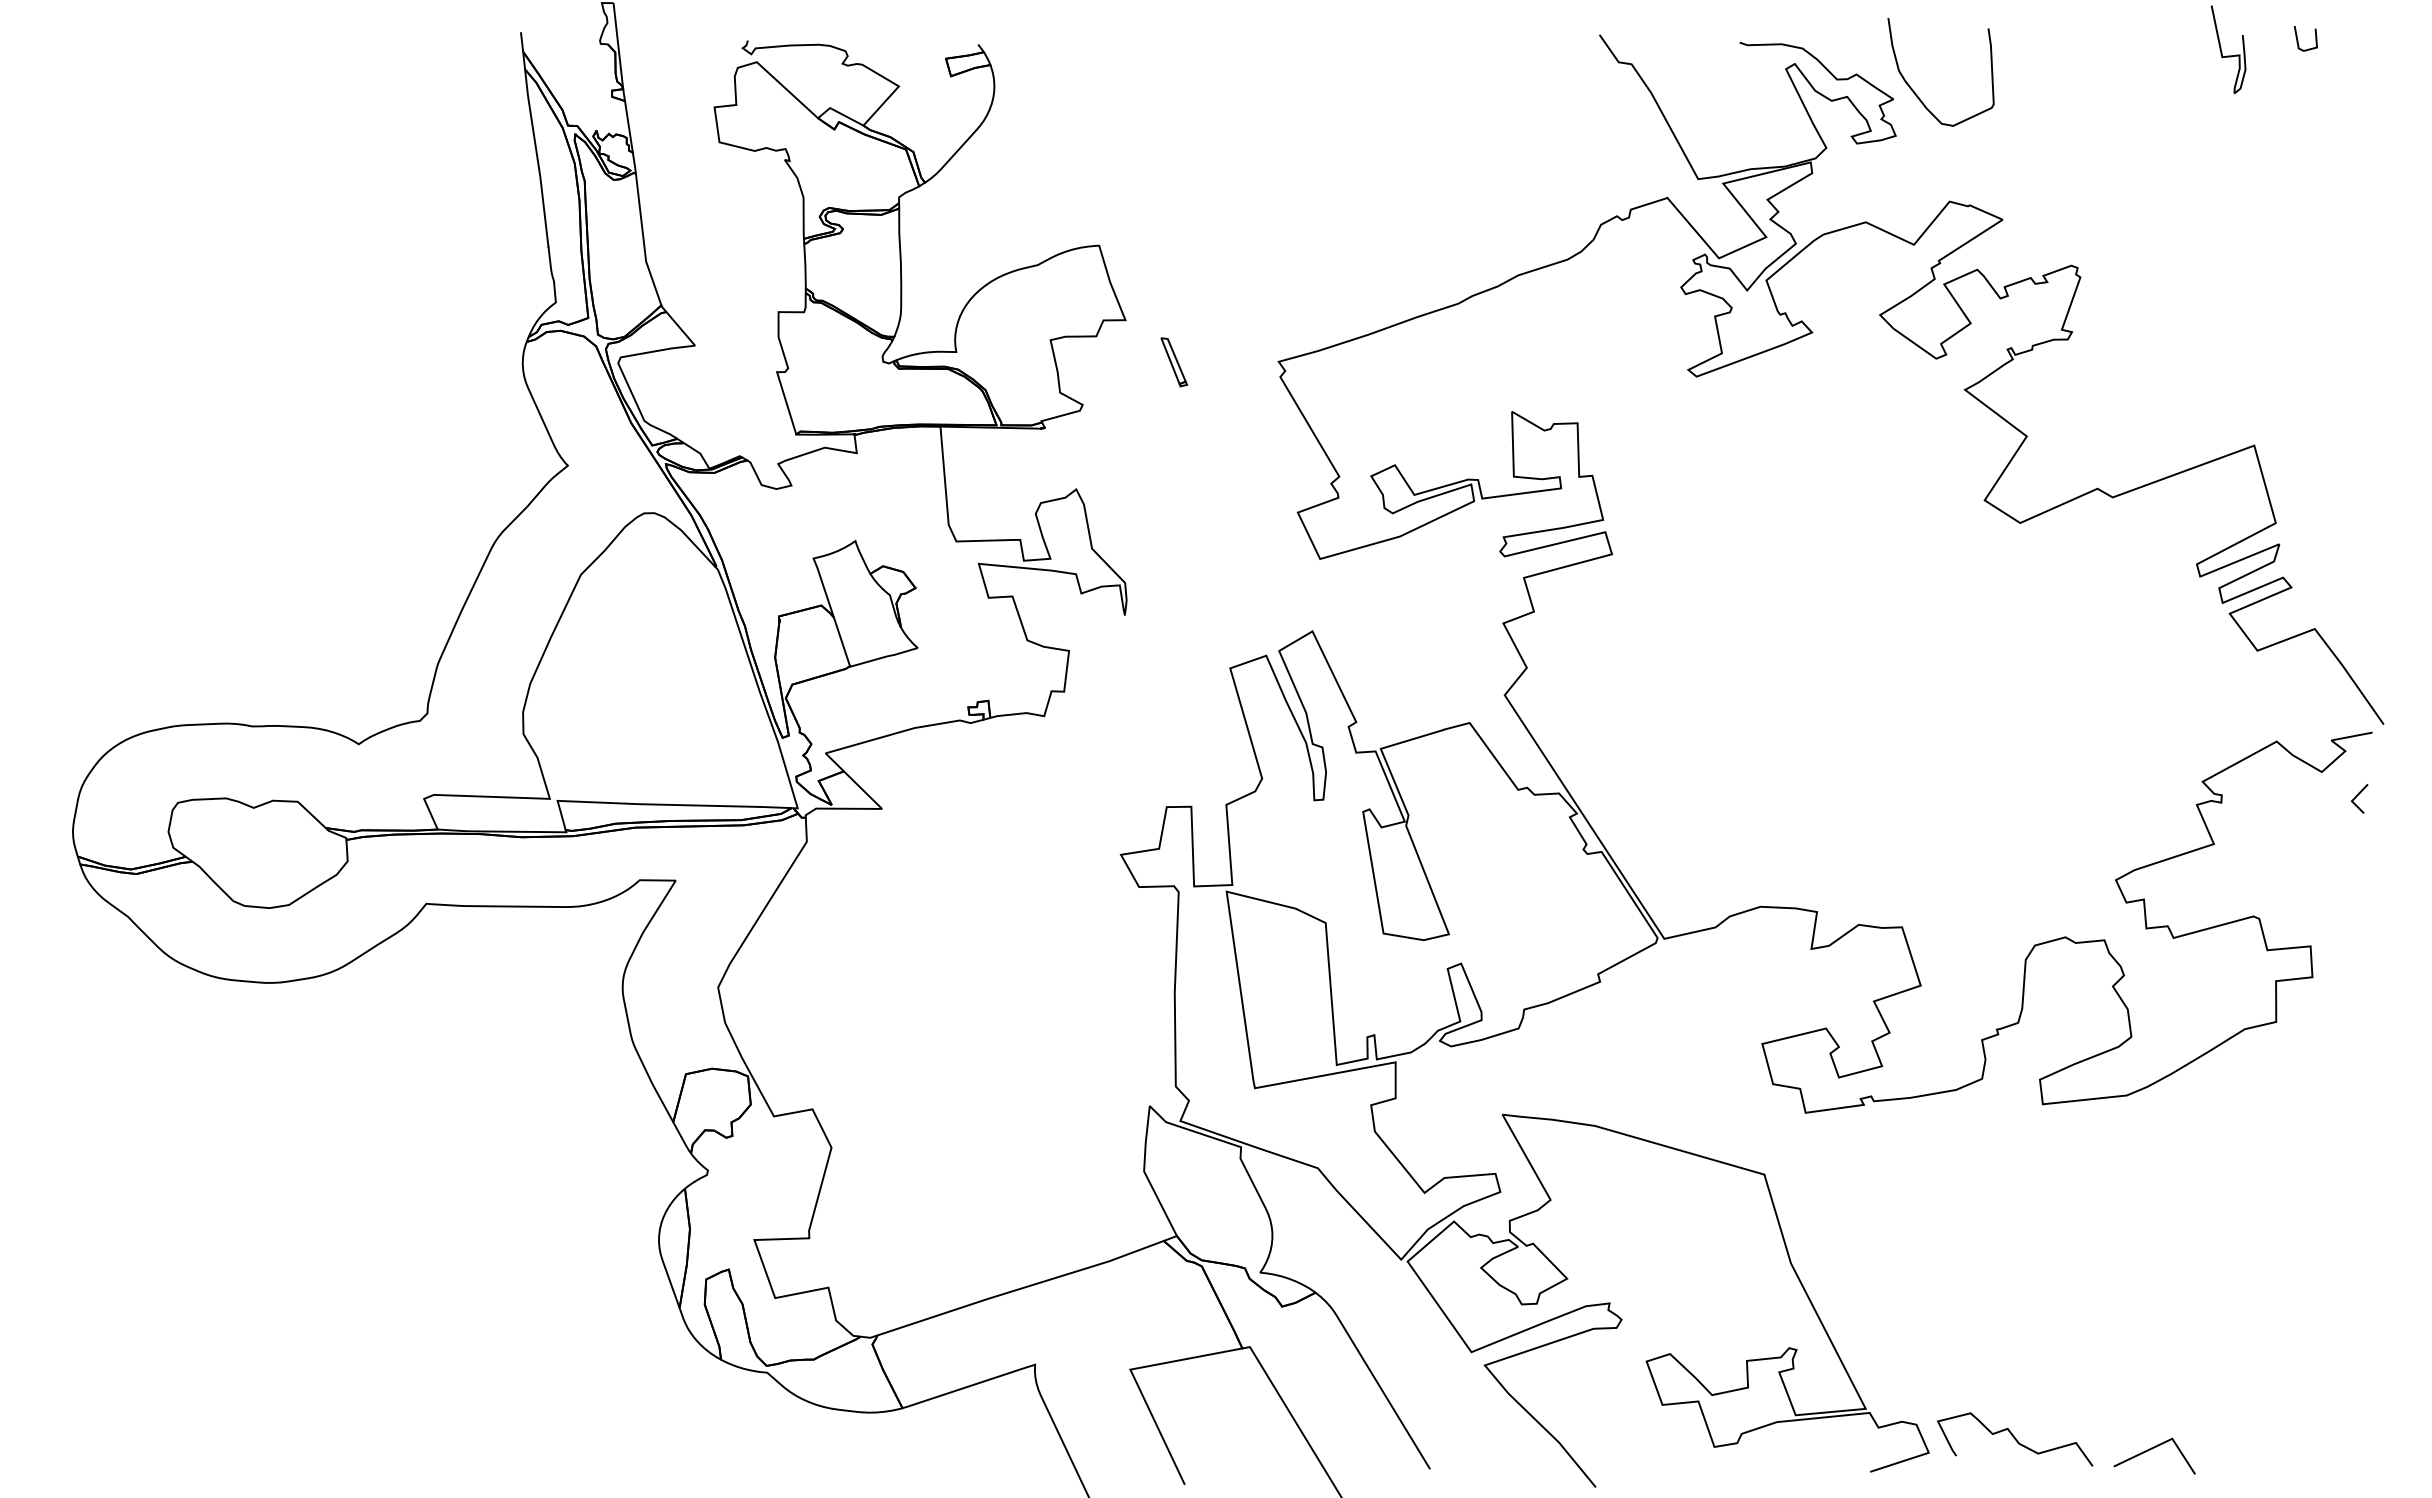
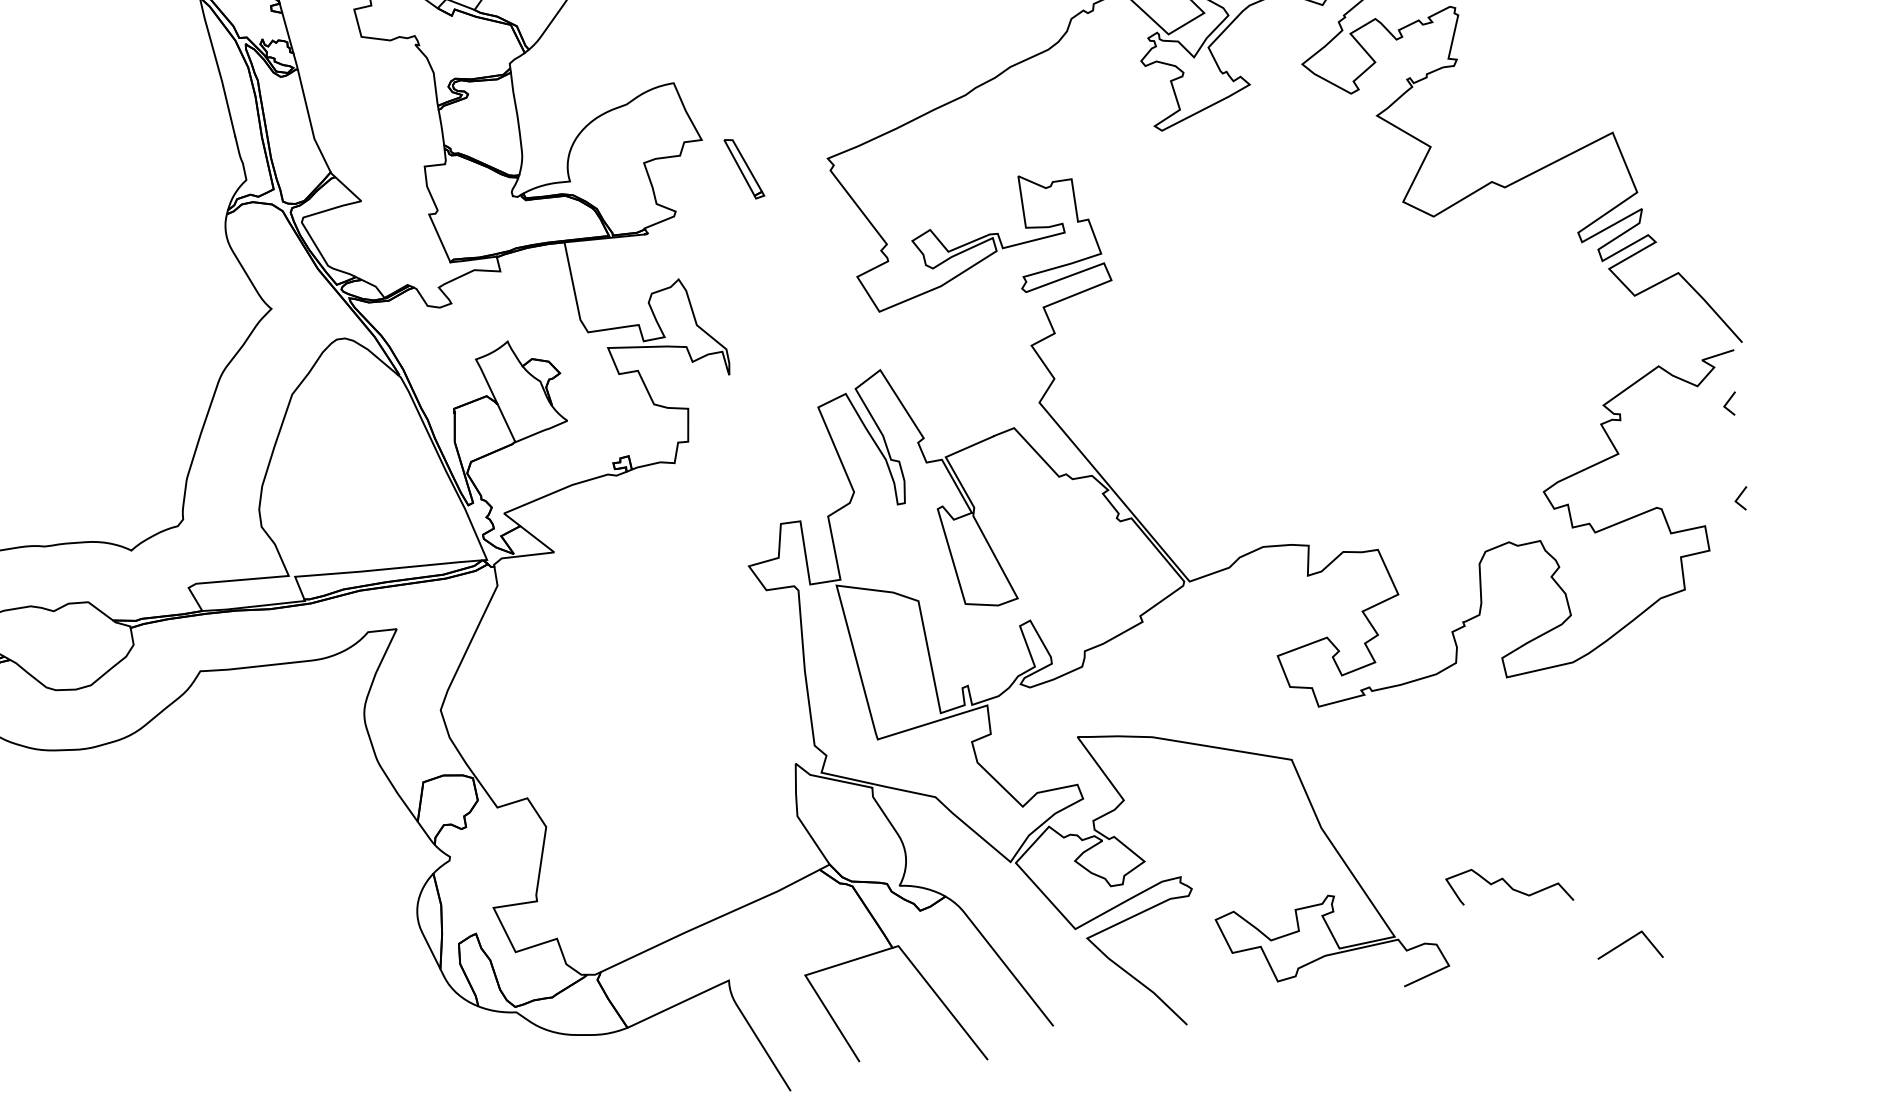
part: (1174, 362) -> (744, 169), size x1.6
line: (2357, 915) -> (1739, 497), added
curve: (2015, 1439) -> (1509, 886), moved

